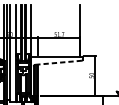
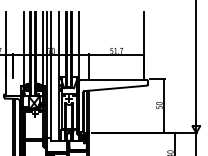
line: (59, 62) -> (116, 88), dashed -> solid

